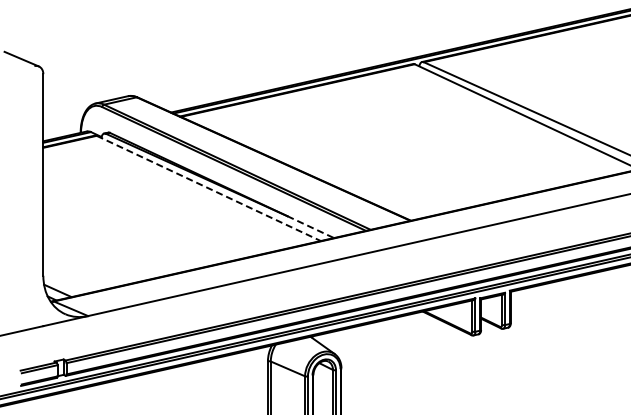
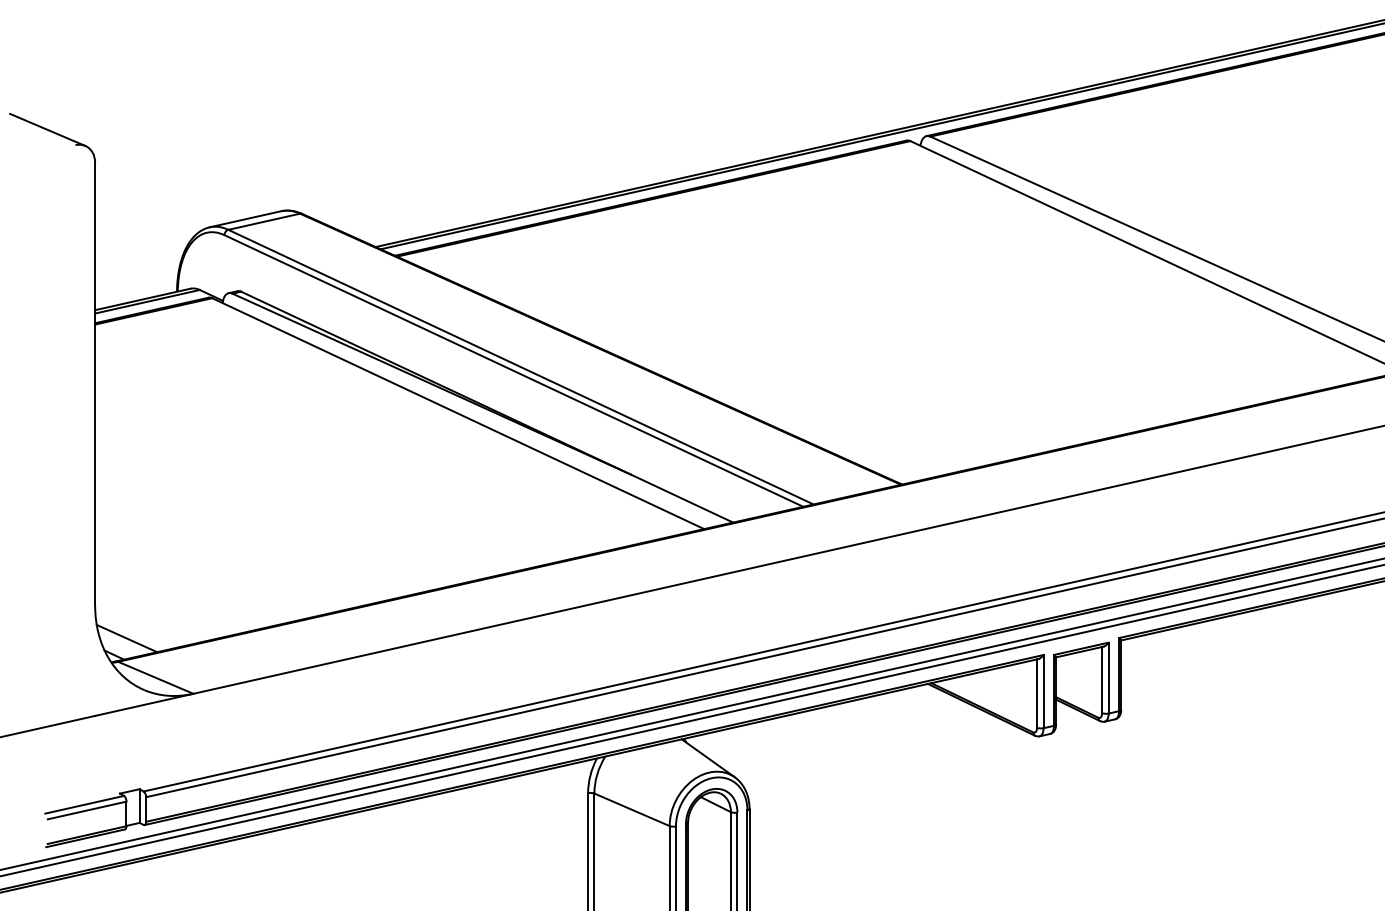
line: (208, 188) -> (457, 413), dashed -> solid
line: (310, 227) -> (681, 499), dashed -> solid

